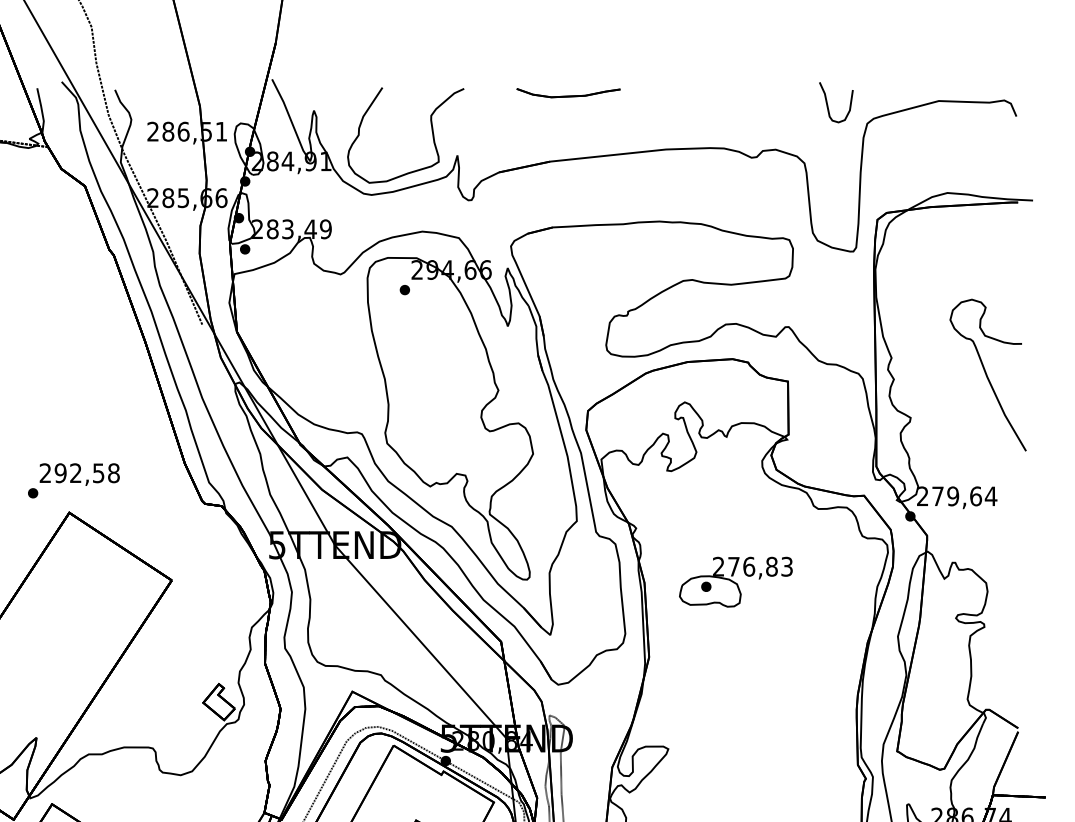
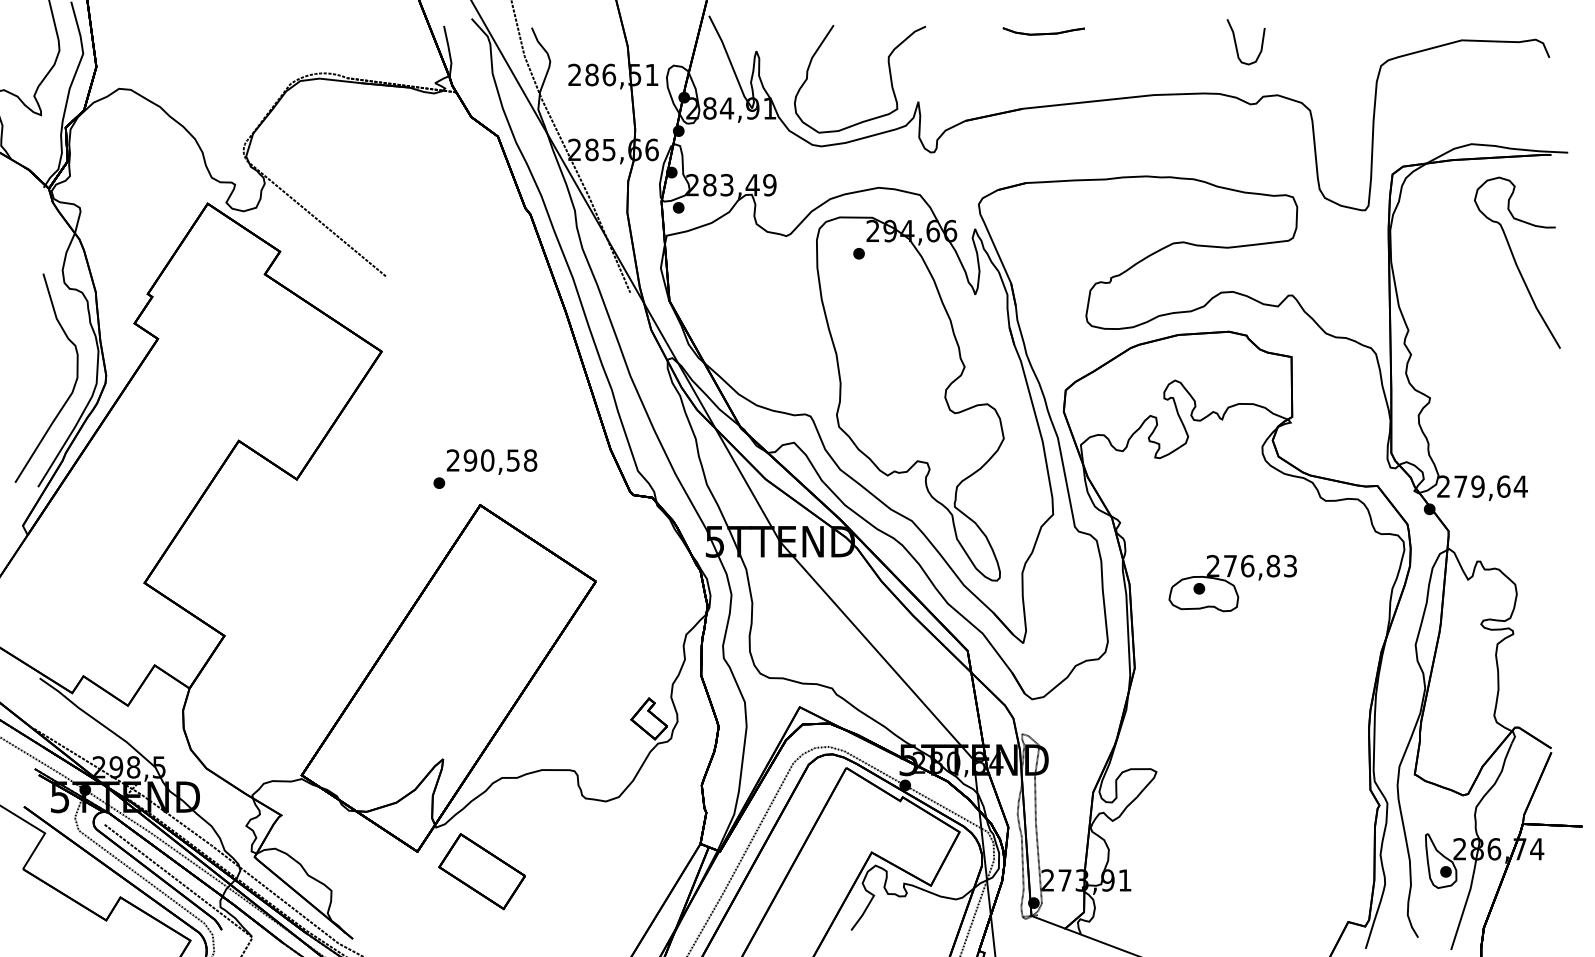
part: (568, 93) -> (1043, 31), size x0.7
curve: (828, 106) -> (1237, 46), moved
curve: (987, 374) -> (1516, 262), moved
text: (75, 473) -> (487, 460), 292,58 -> 290,58

